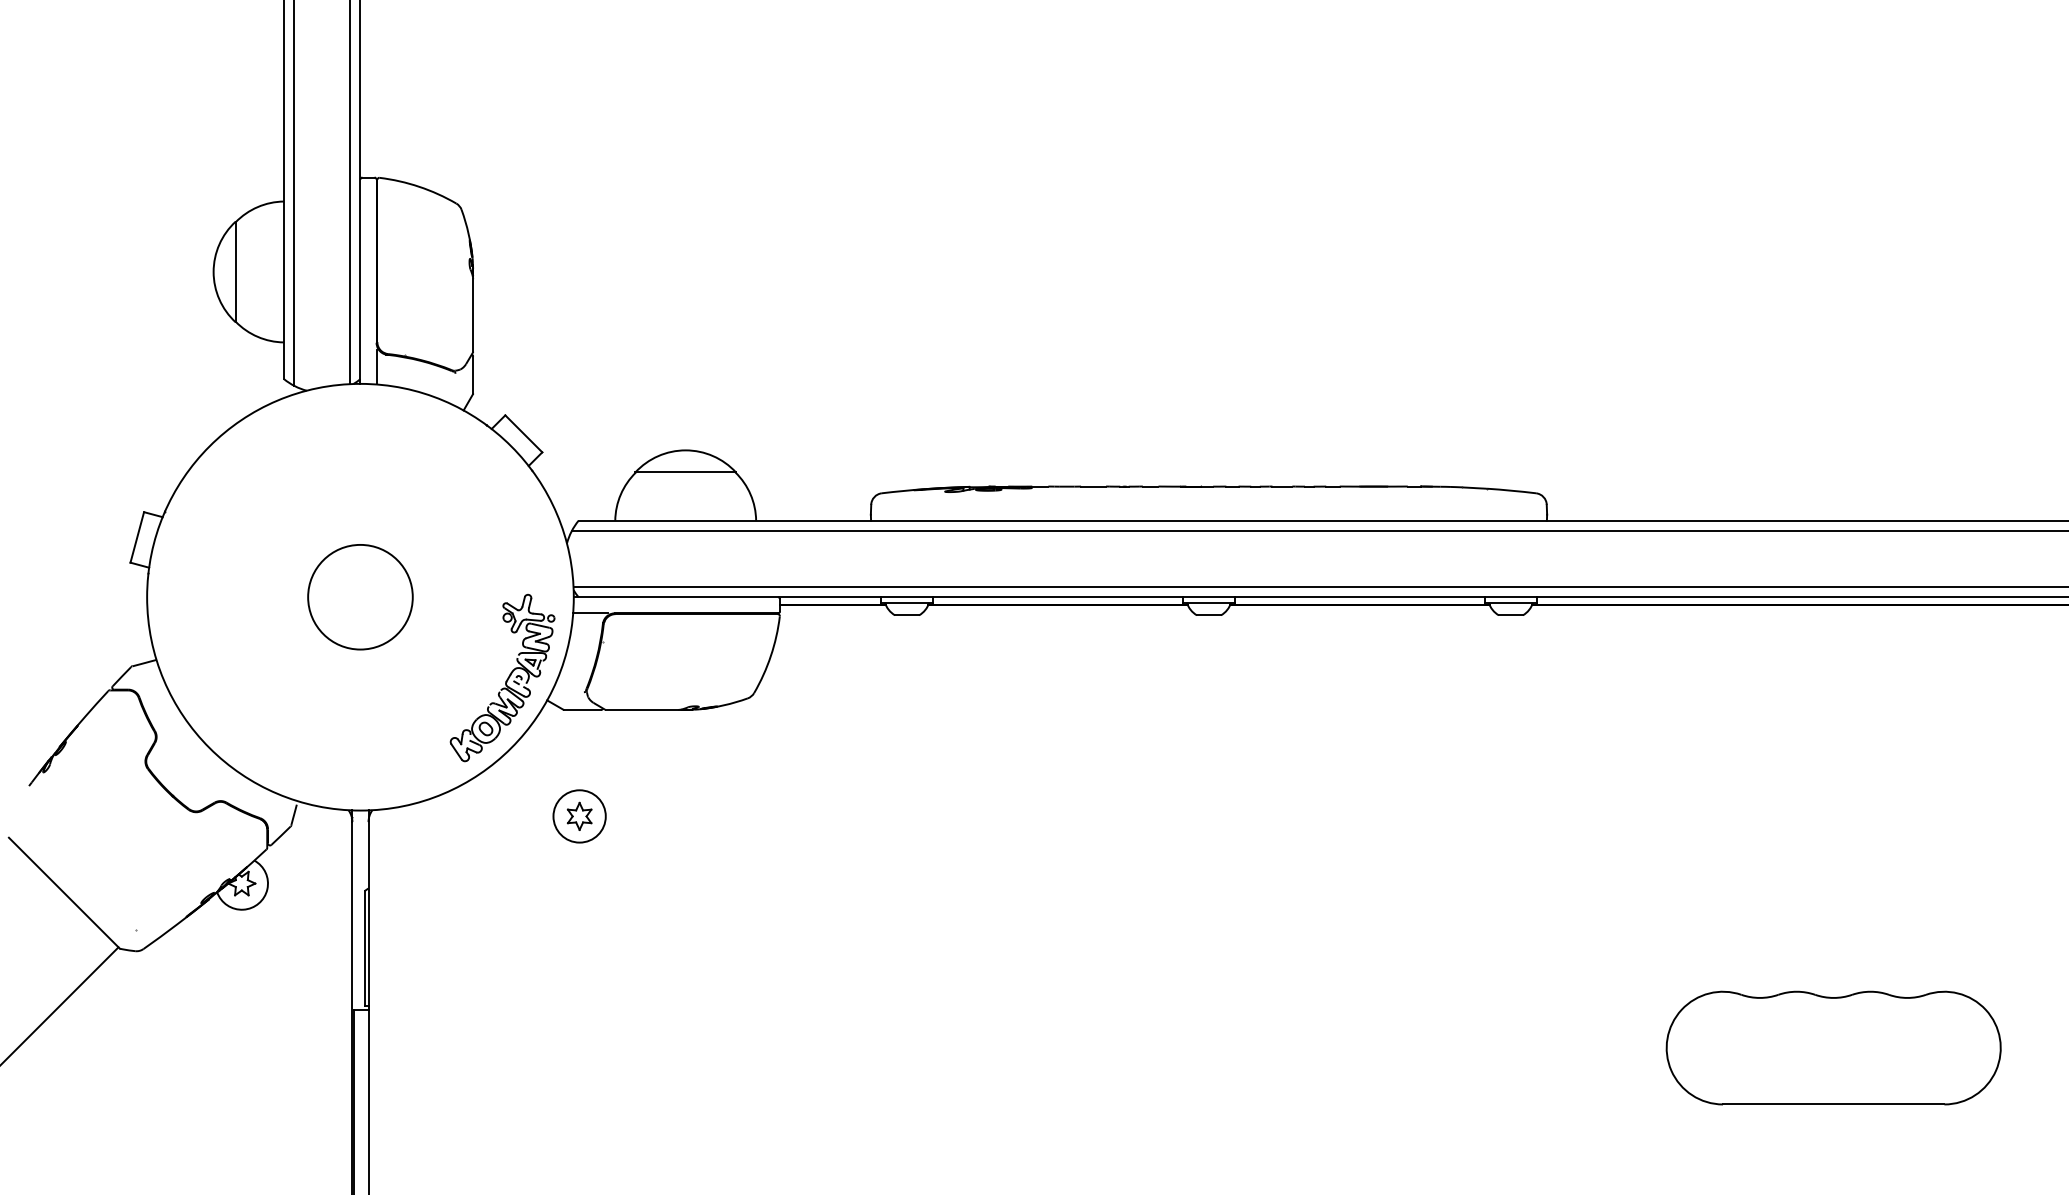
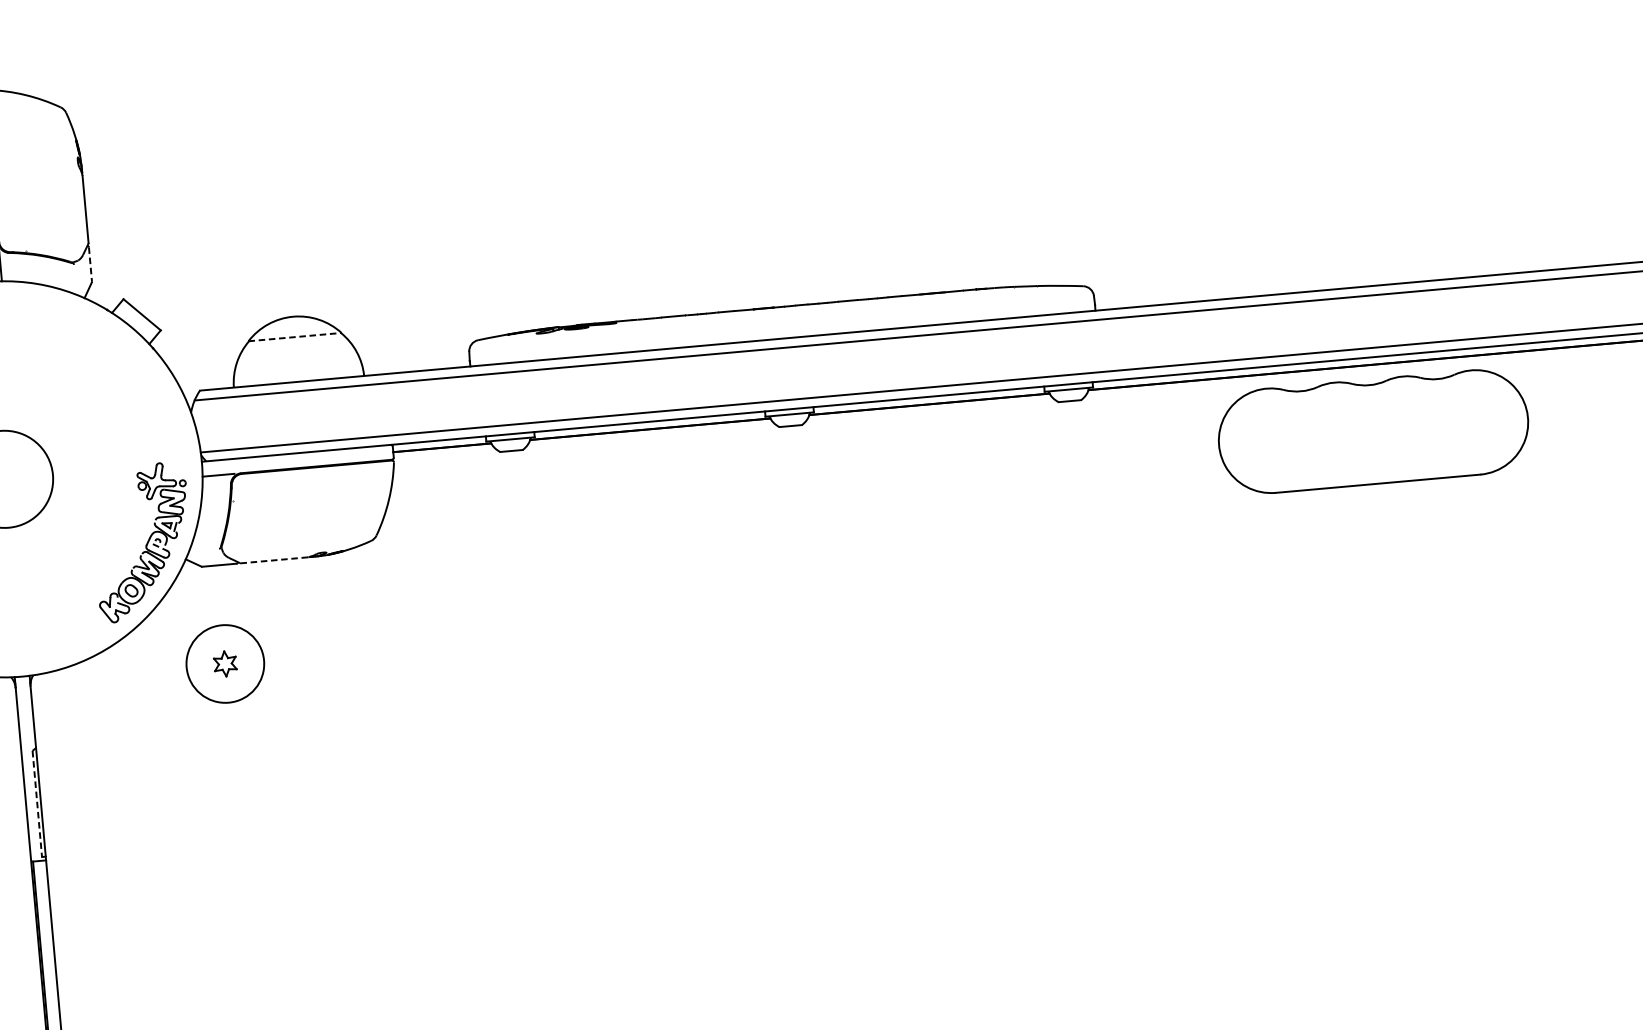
line: (473, 375) -> (90, 264), solid -> dashed
line: (686, 472) -> (295, 337), solid -> dashed
line: (641, 709) -> (273, 559), solid -> dashed
circle: (579, 816) -> (225, 664), size x1.6
line: (364, 949) -> (37, 804), solid -> dashed
part: (1833, 1047) -> (1373, 431), moved

